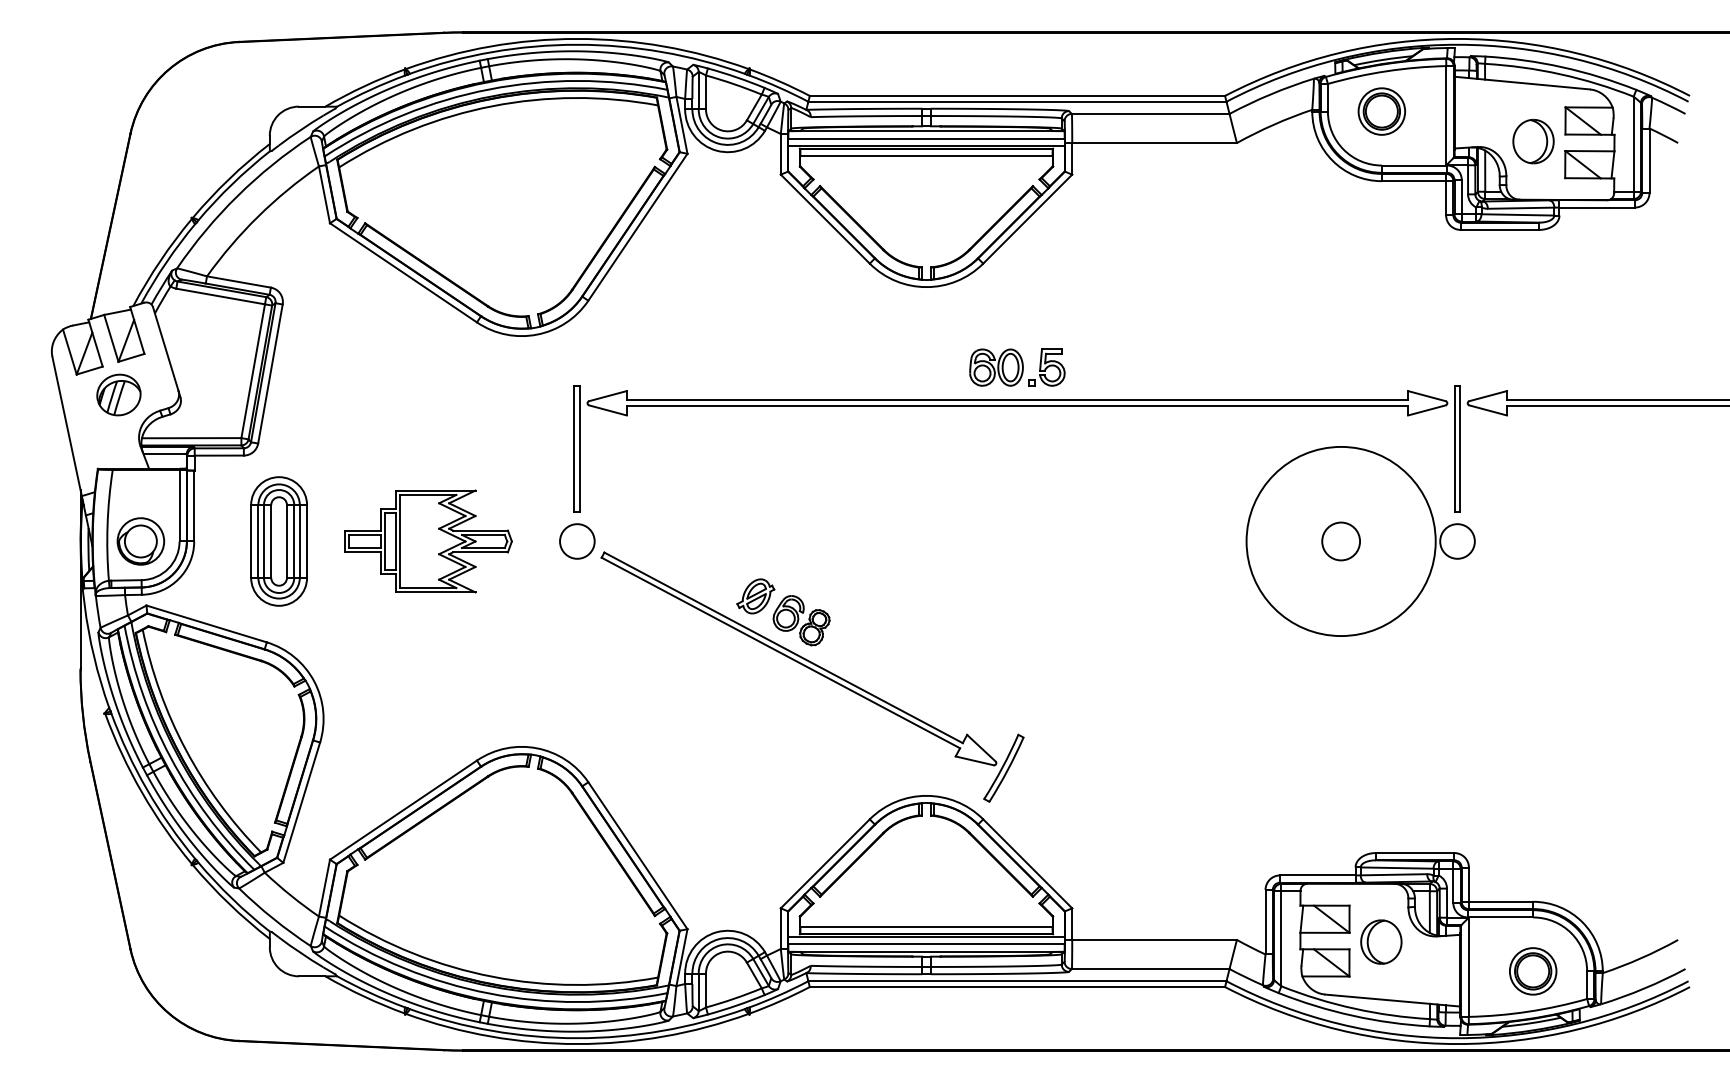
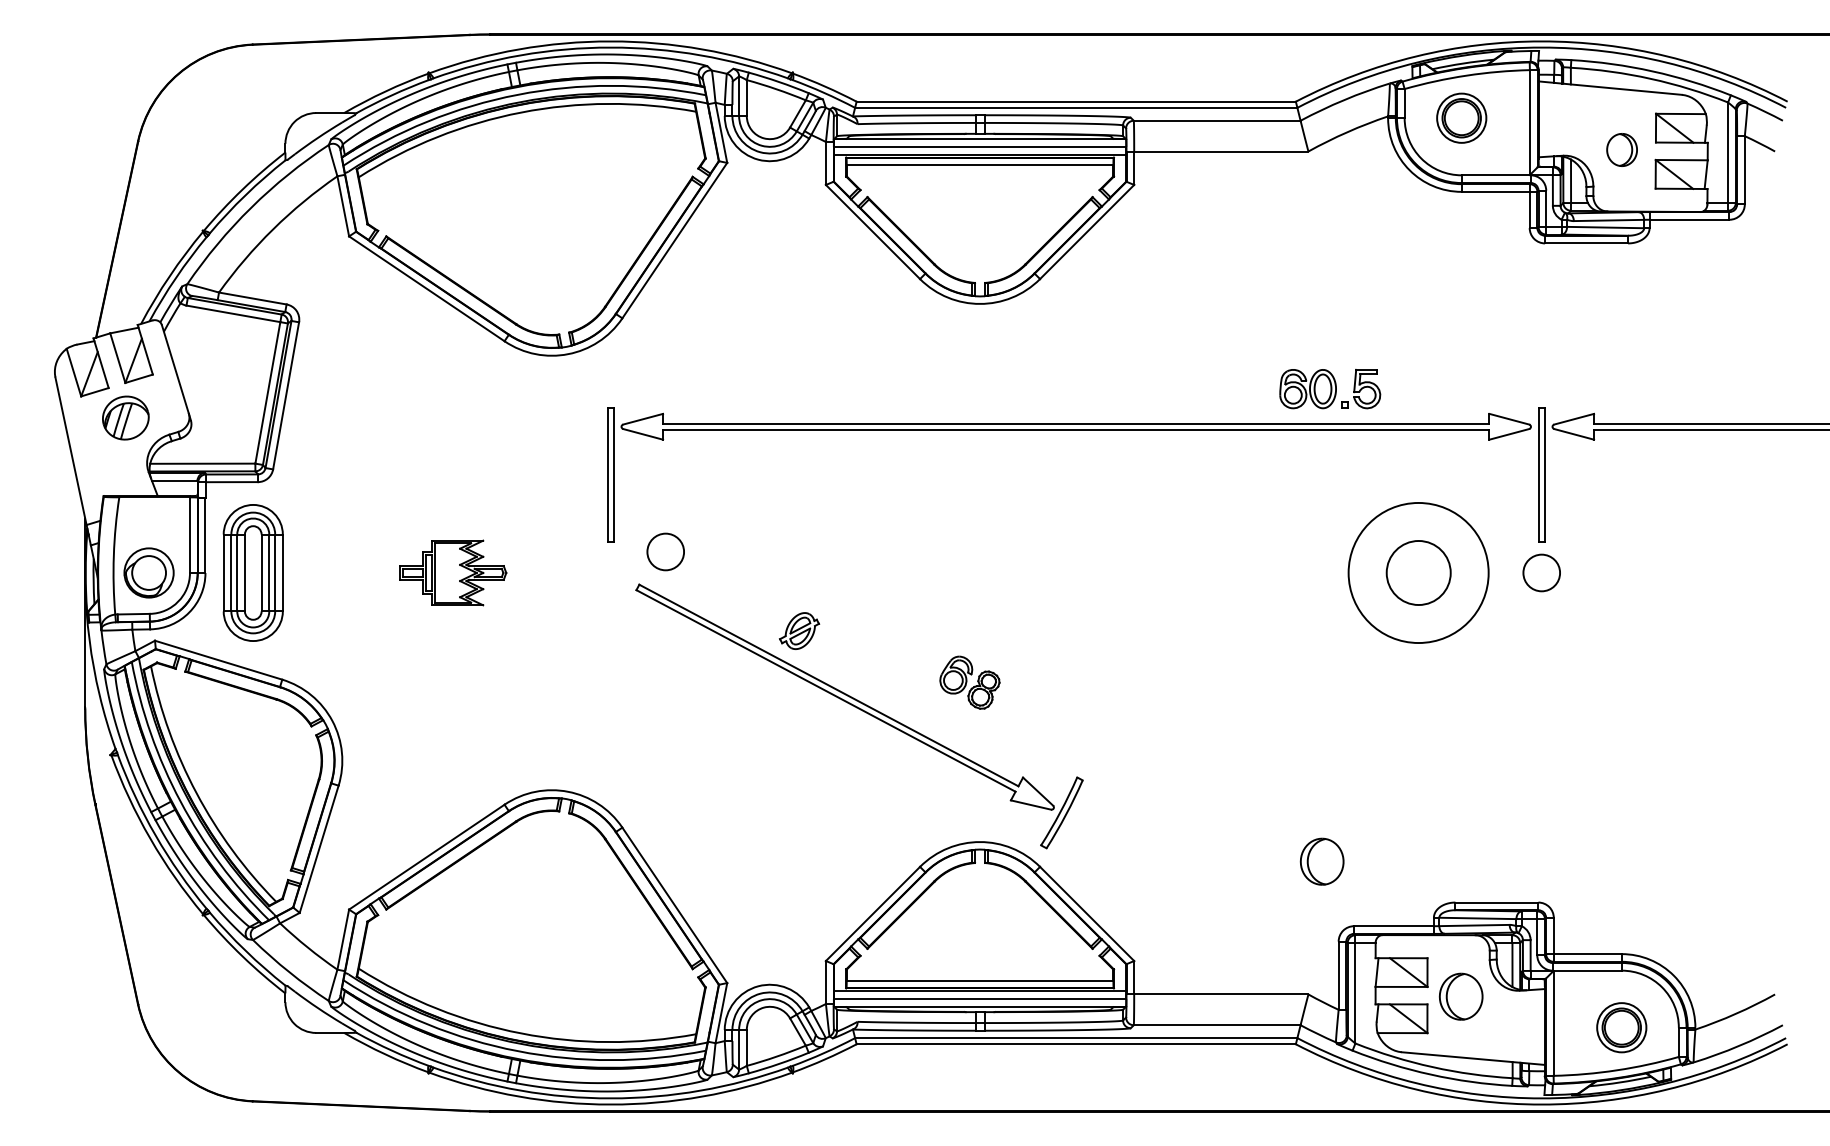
part: (1532, 141) -> (1621, 149), size x0.7
part: (1017, 368) -> (1330, 389), moved
part: (278, 541) -> (252, 572), moved
part: (428, 541) -> (453, 572), size x0.6
circle: (577, 541) -> (665, 551), moved
circle: (1341, 541) -> (1418, 572), size x0.7
circle: (1341, 541) -> (1418, 572), size x1.6
part: (801, 620) -> (969, 682), moved
part: (1249, 814) -> (1321, 861), added

